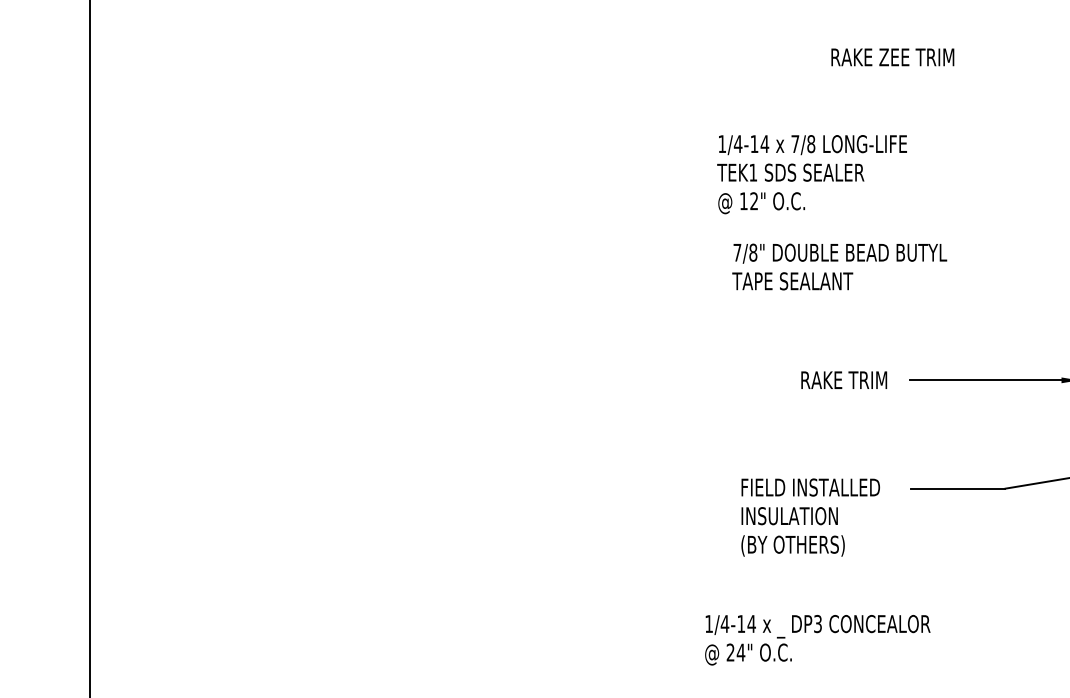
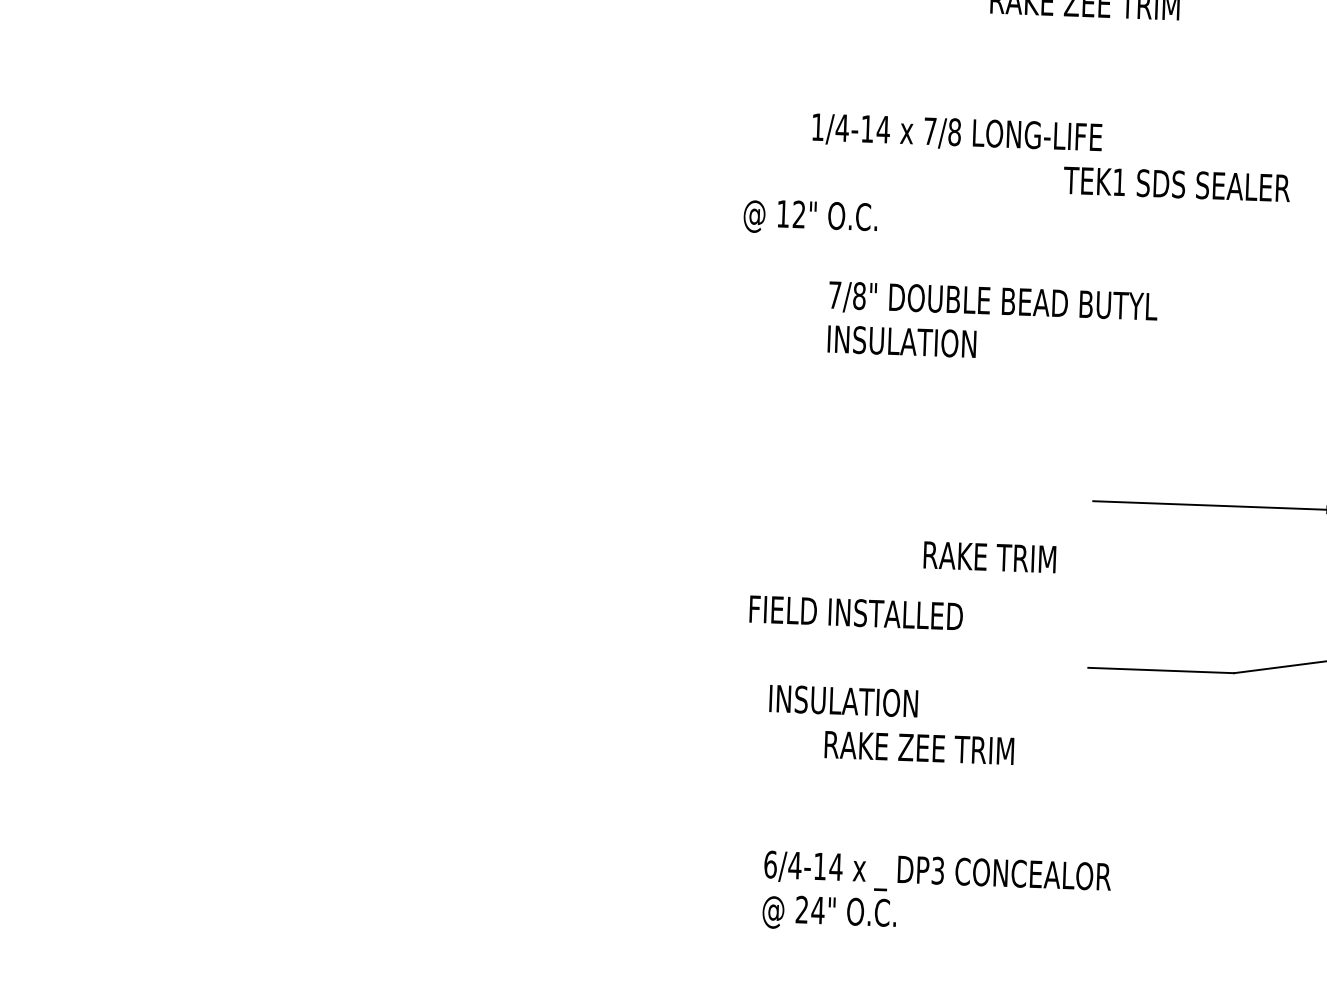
text: (790, 172) -> (1176, 184), moved
text: (761, 203) -> (810, 218), moved
text: (792, 281) -> (918, 342), TAPE SEALANT -> INSULATION
text: (844, 379) -> (990, 556), moved
text: (810, 487) -> (855, 612), moved
text: (789, 516) -> (843, 701), moved
text: (802, 545) -> (918, 749), (BY OTHERS) -> RAKE ZEE TRIM
text: (709, 624) -> (771, 865), 1/4-14 -> 6/4-14

